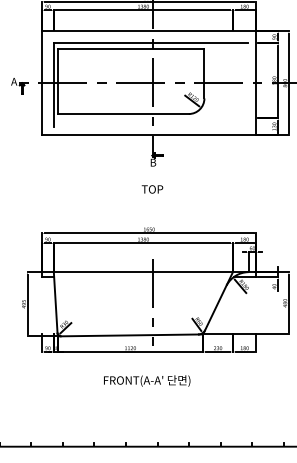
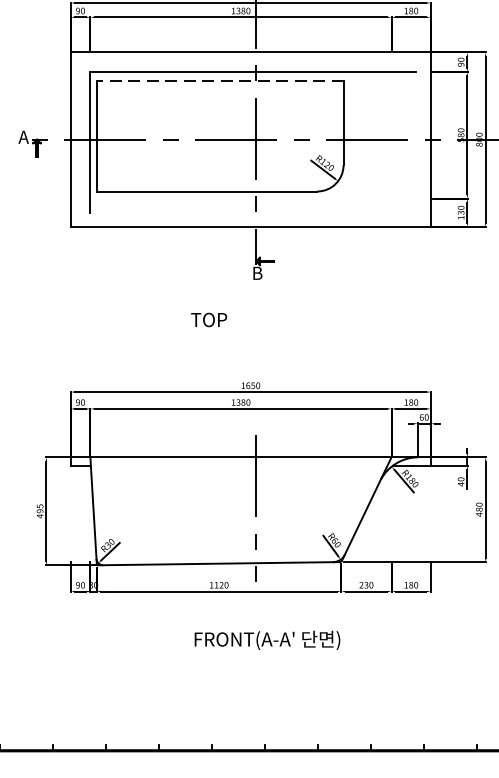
line: (130, 48) -> (219, 81), solid -> dashed
text: (152, 189) -> (209, 320), moved
text: (147, 380) -> (267, 639), moved

